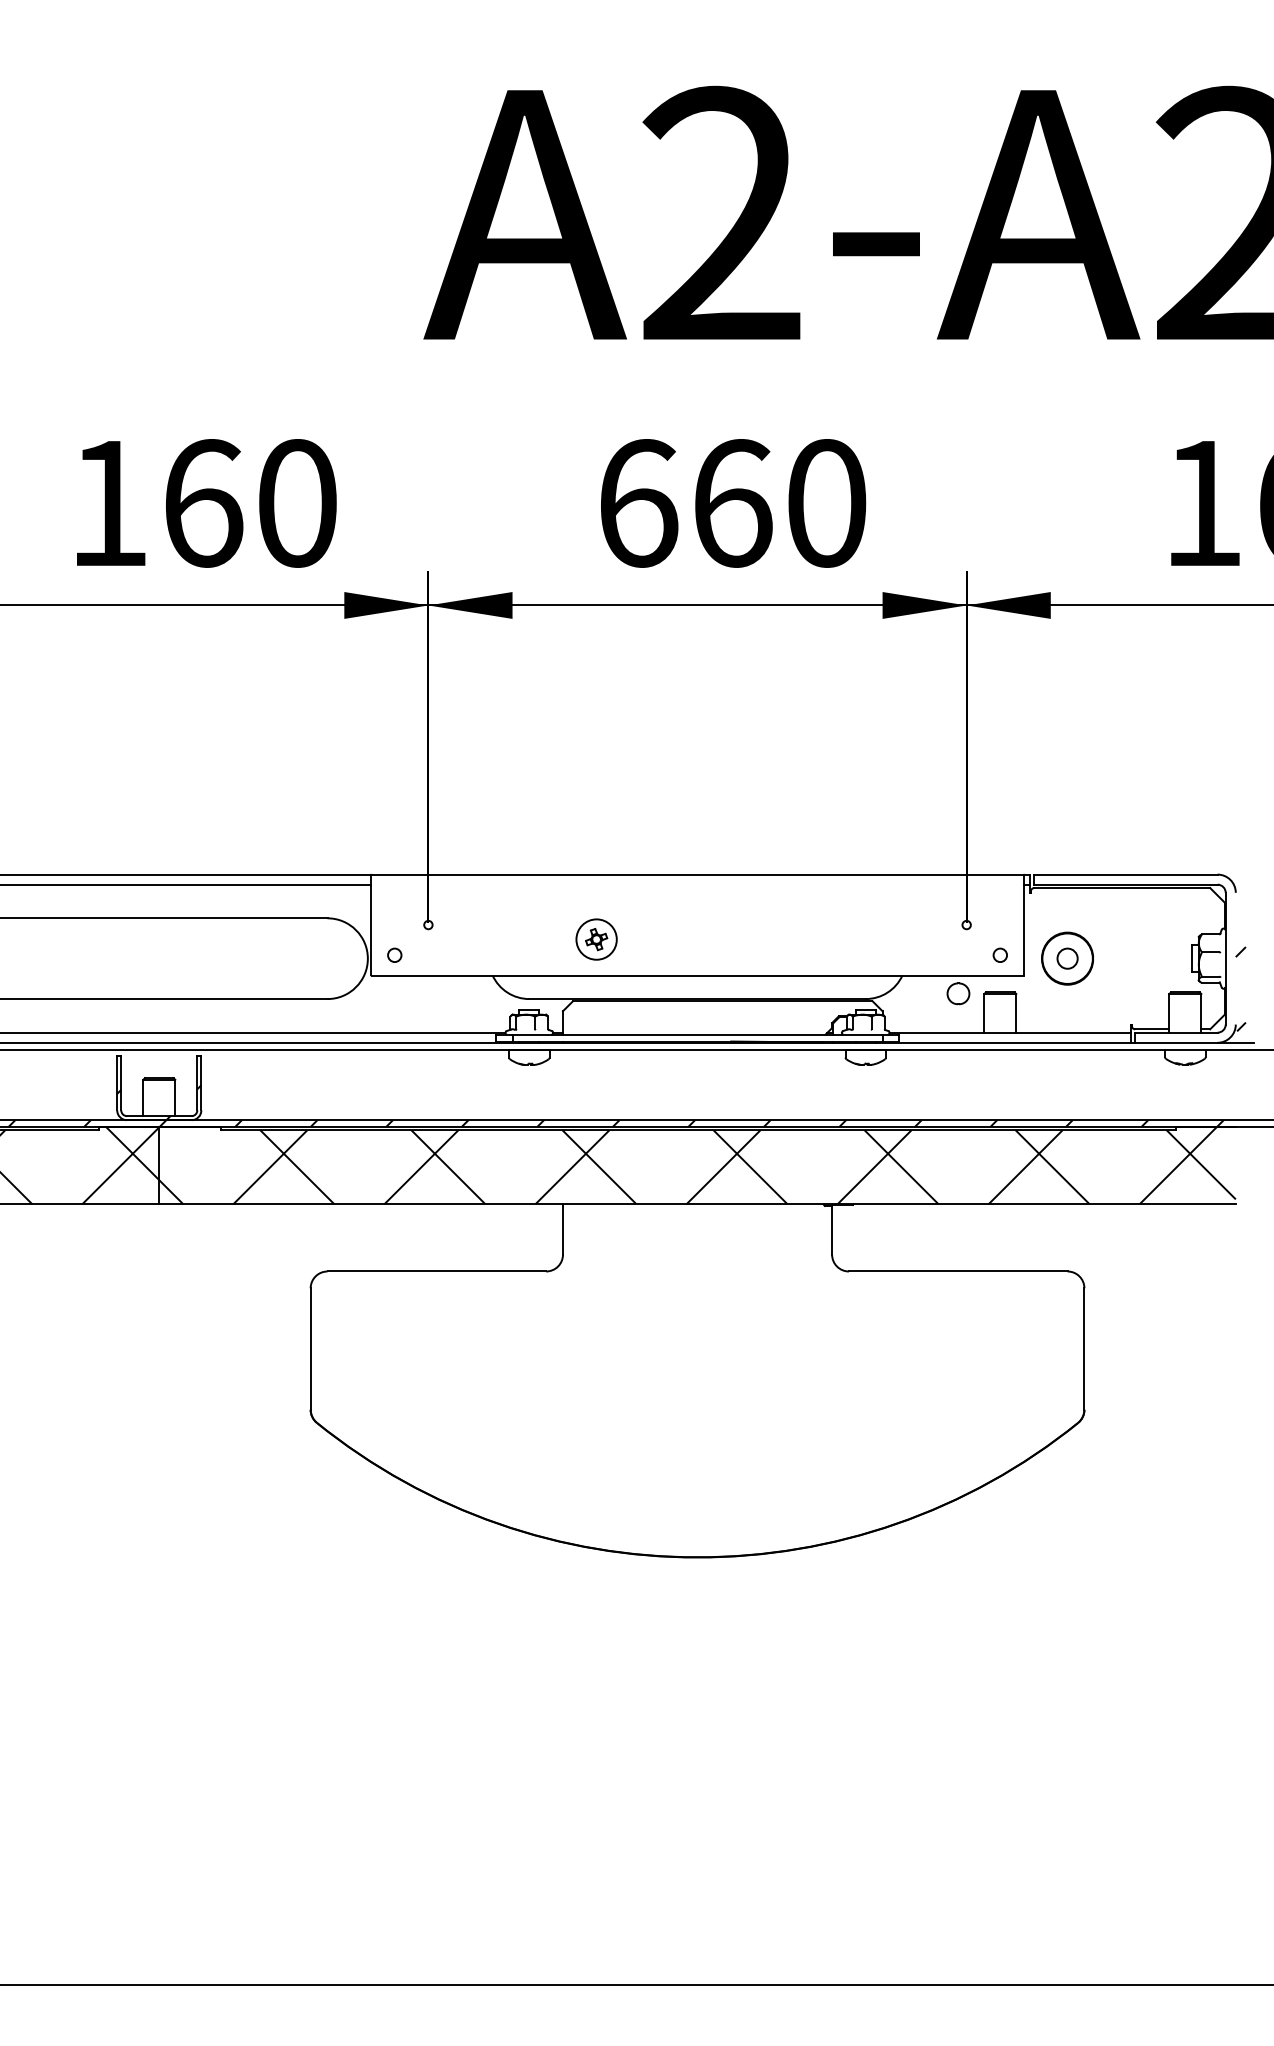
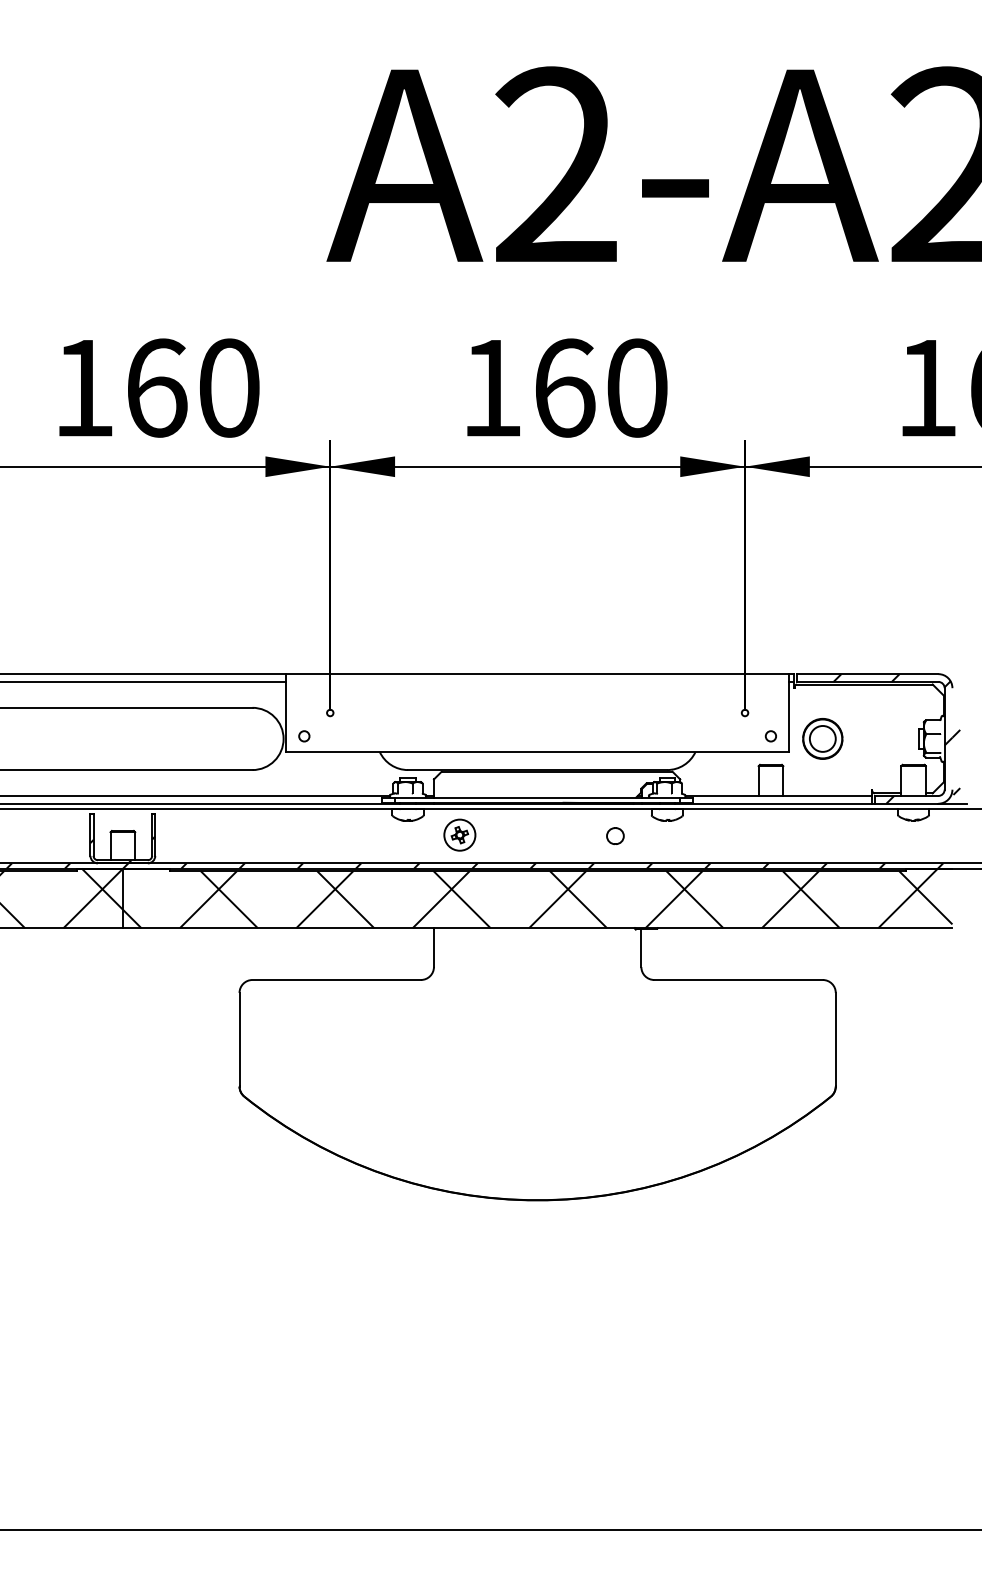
text: (639, 503) -> (492, 388), 660 -> 160
part: (596, 939) -> (459, 835), moved
circle: (1067, 958) -> (822, 738), size x1.67
hatch: (1158, 958) -> (892, 738), added
part: (958, 993) -> (615, 835), moved

